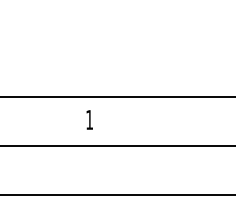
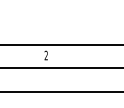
text: (87, 119) -> (45, 55), 1 -> 2

